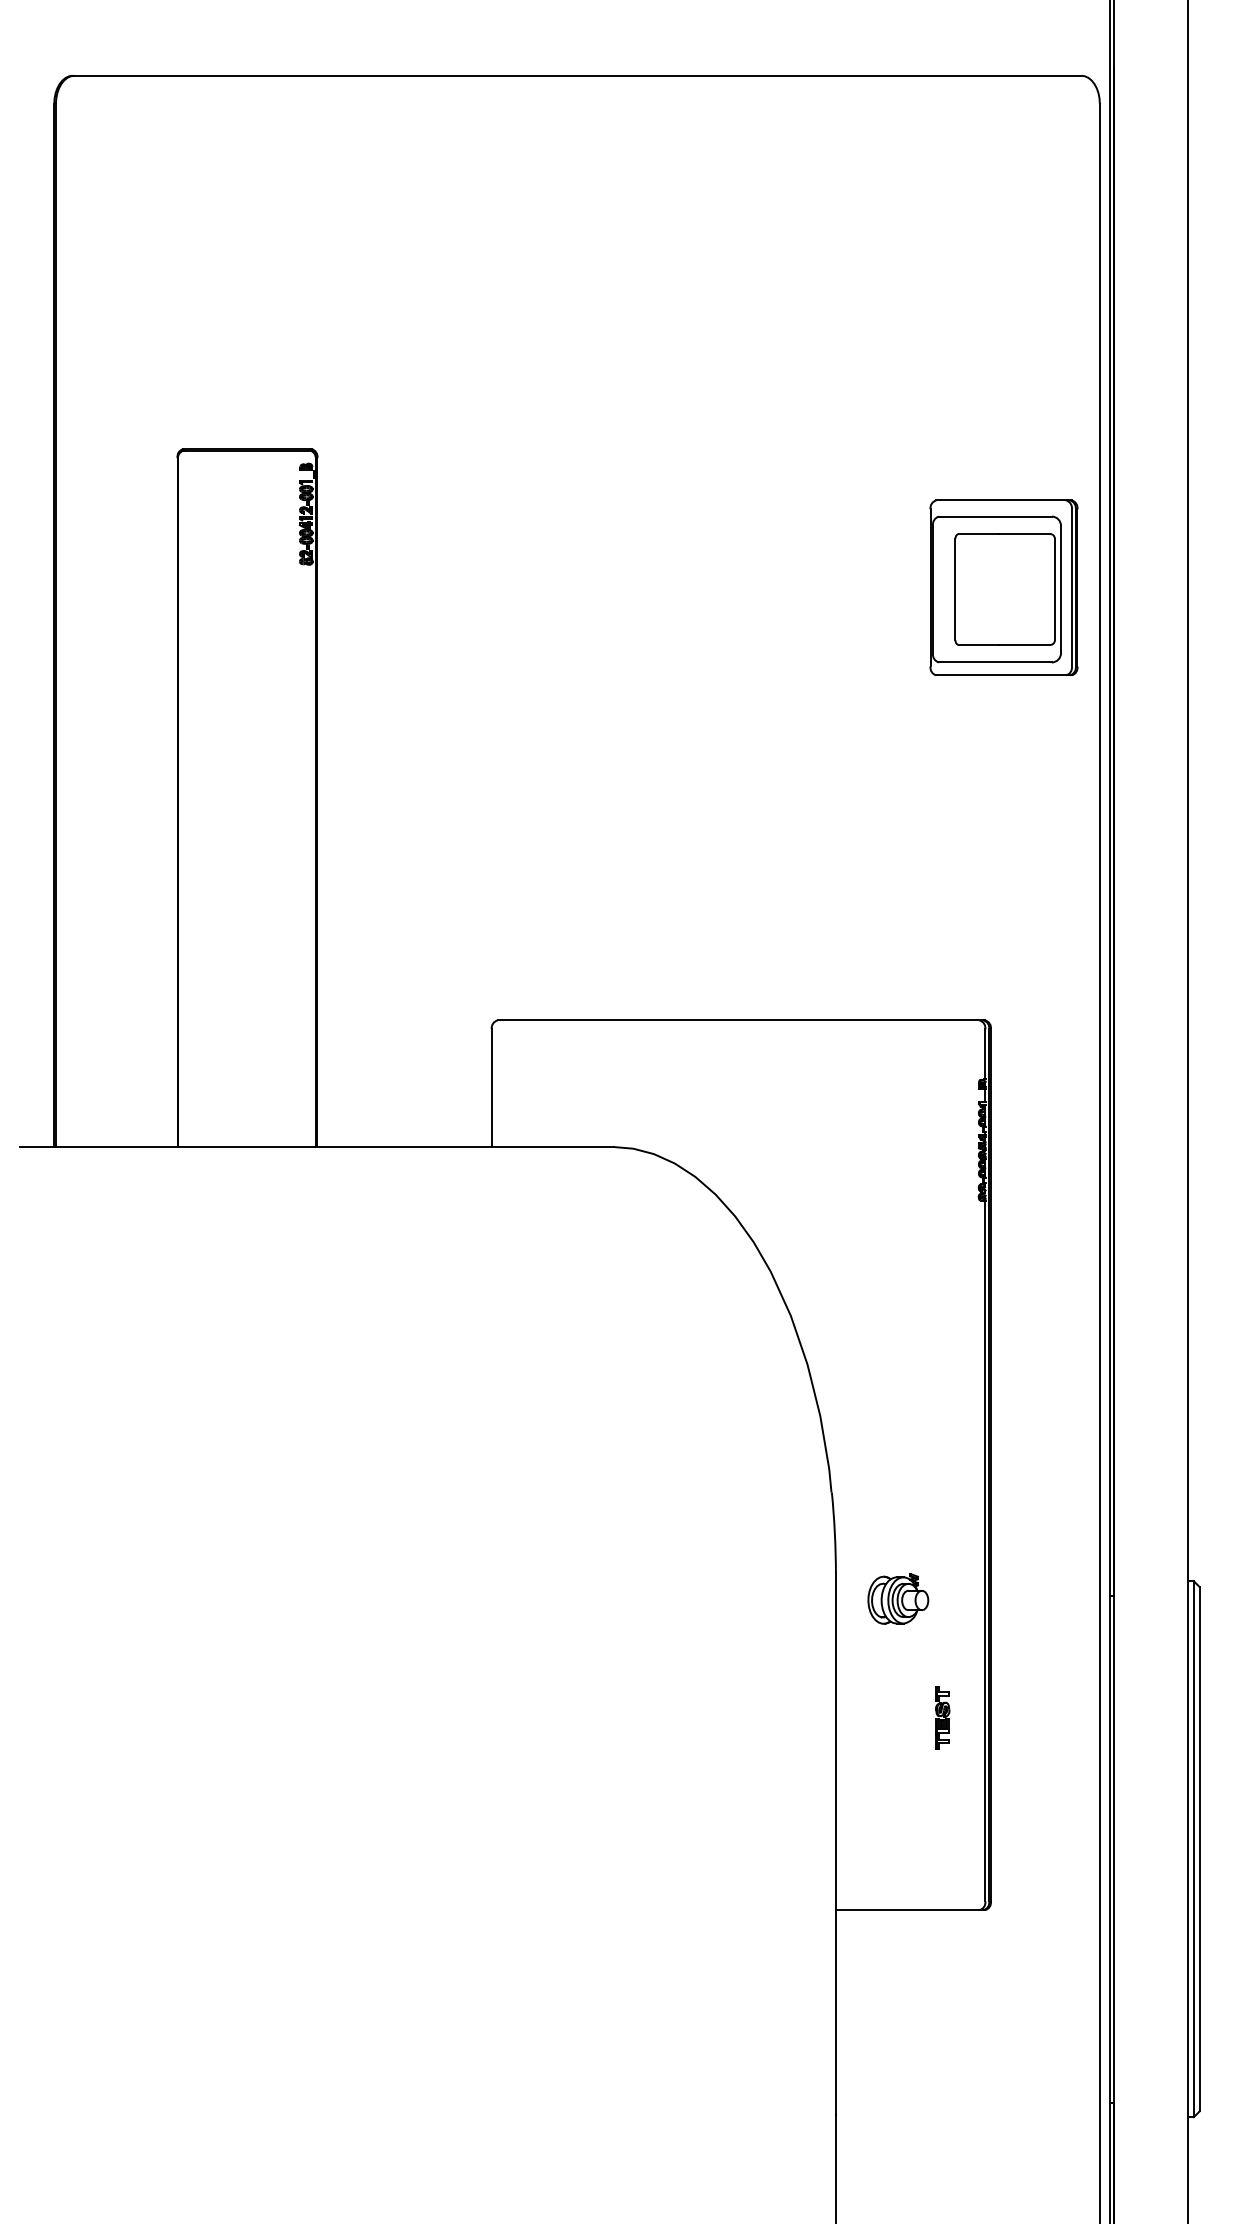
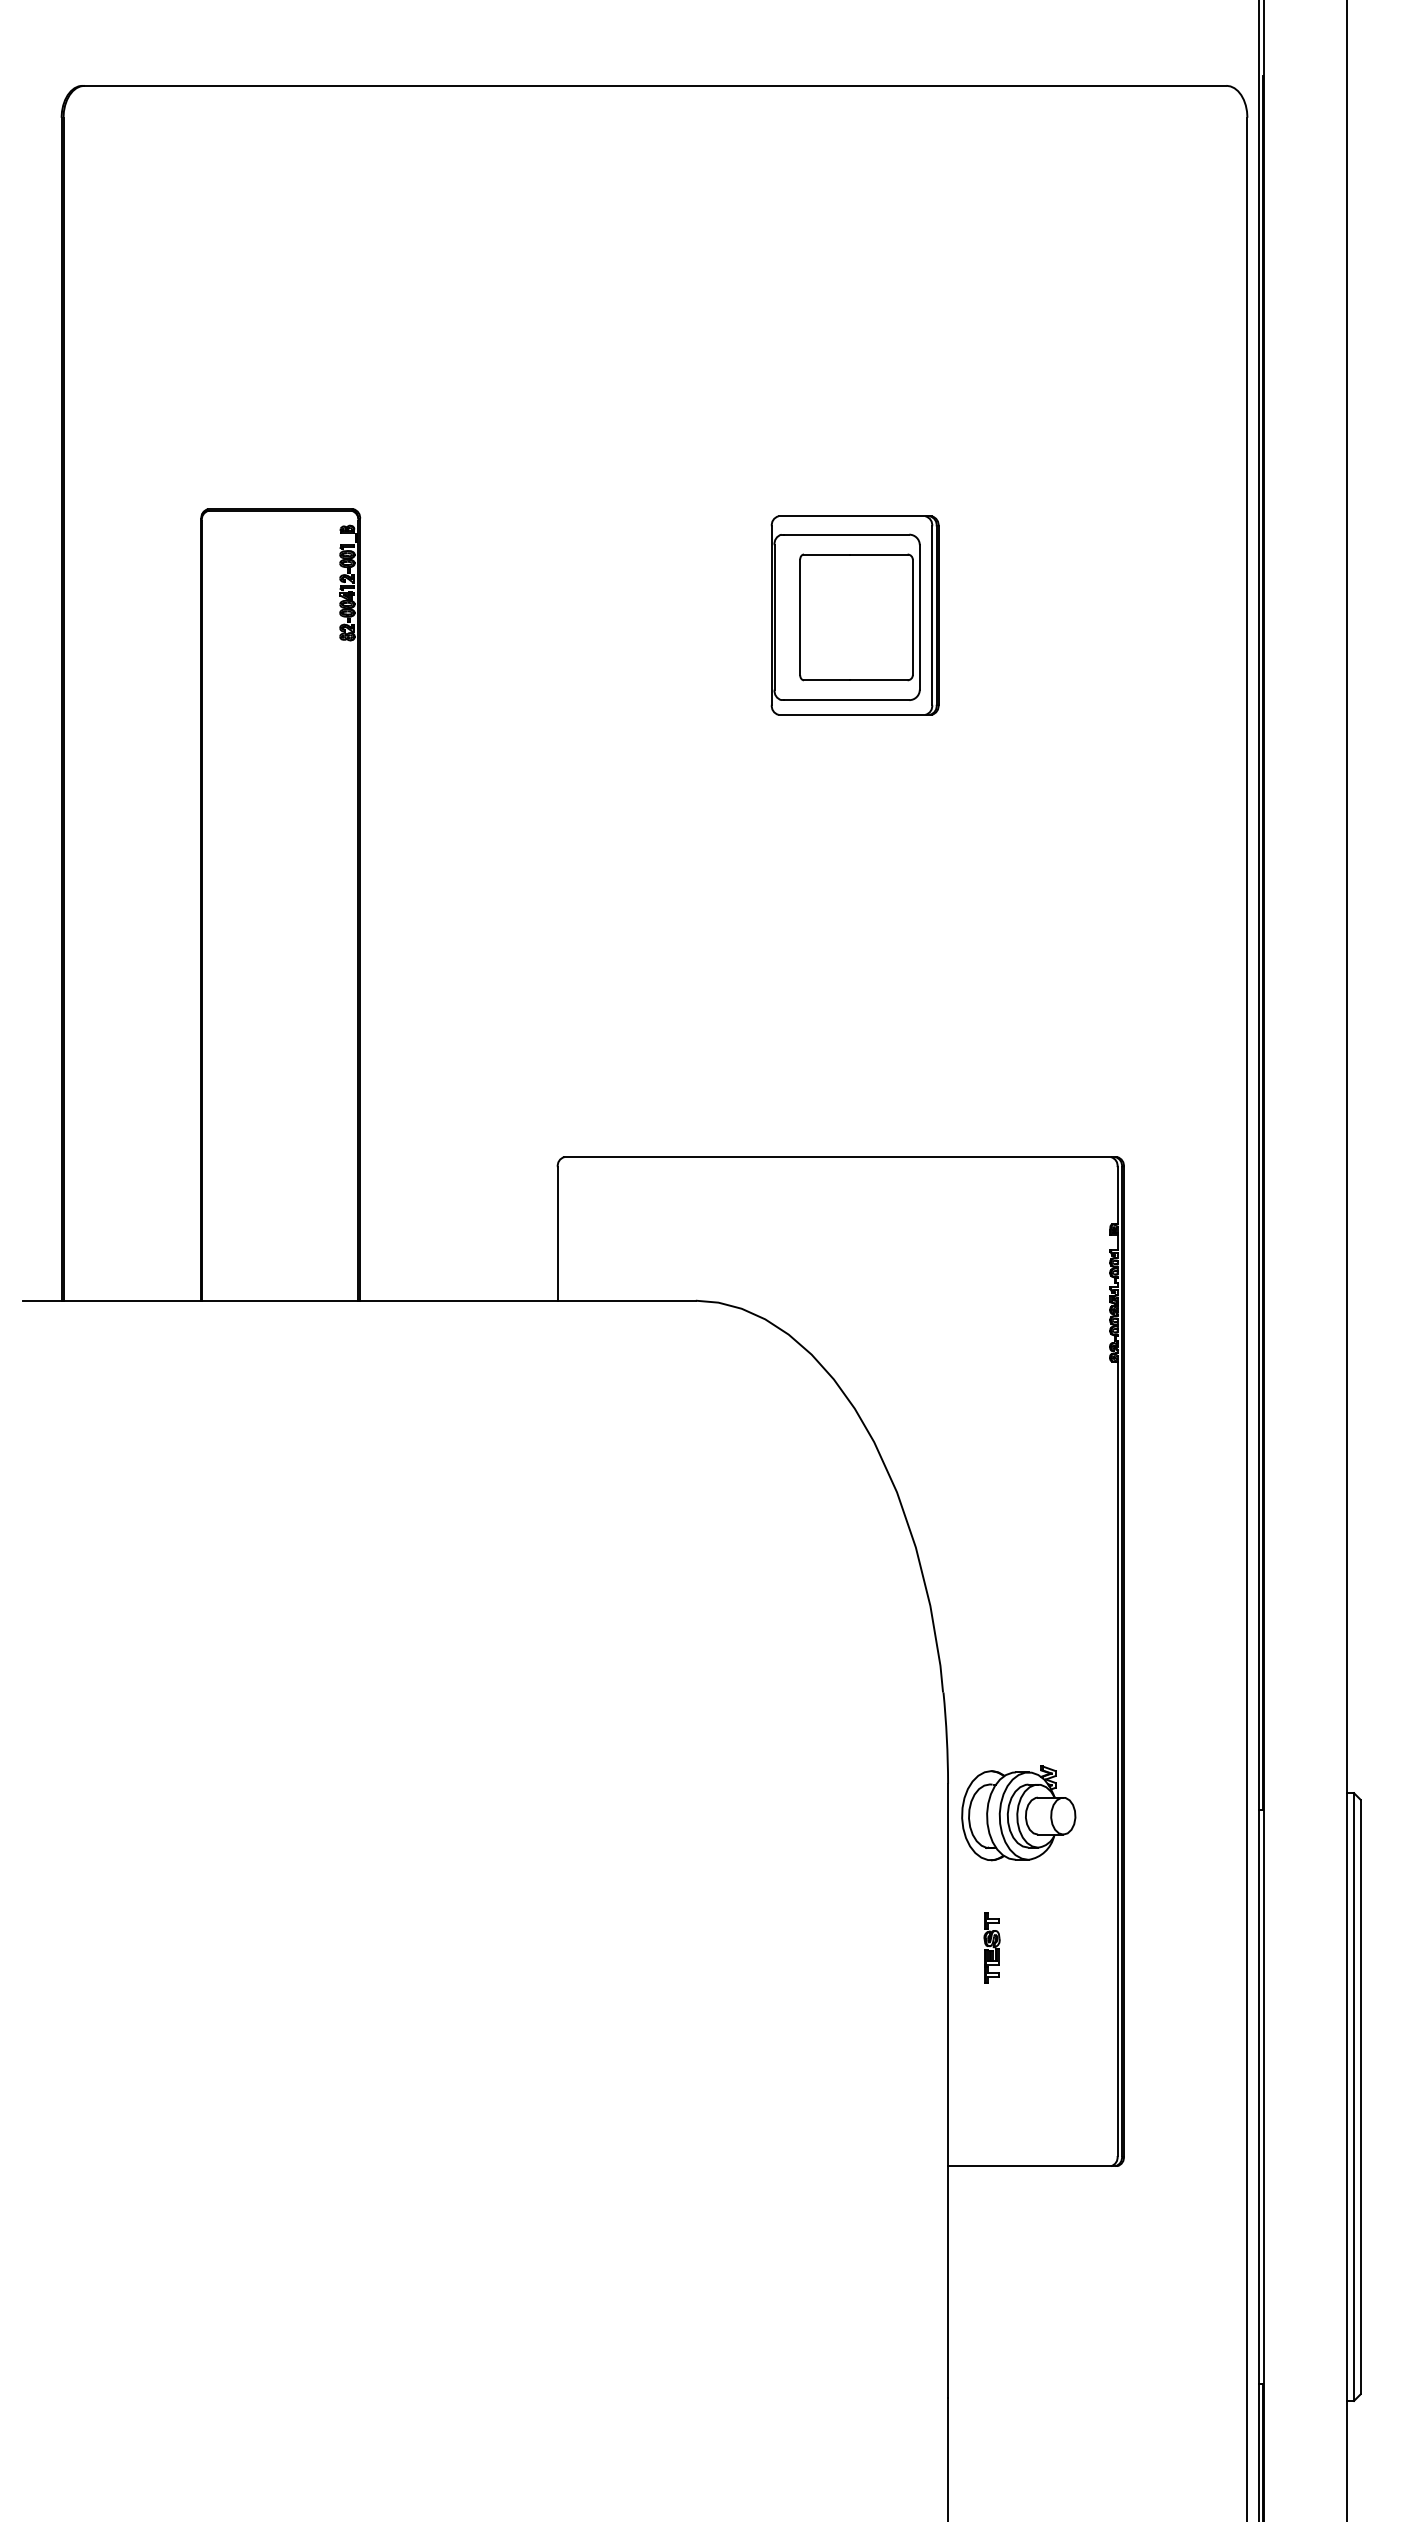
part: (1003, 587) -> (854, 615), moved
part: (898, 1598) -> (1019, 1812), size x1.67
part: (942, 1717) -> (991, 1947), moved

